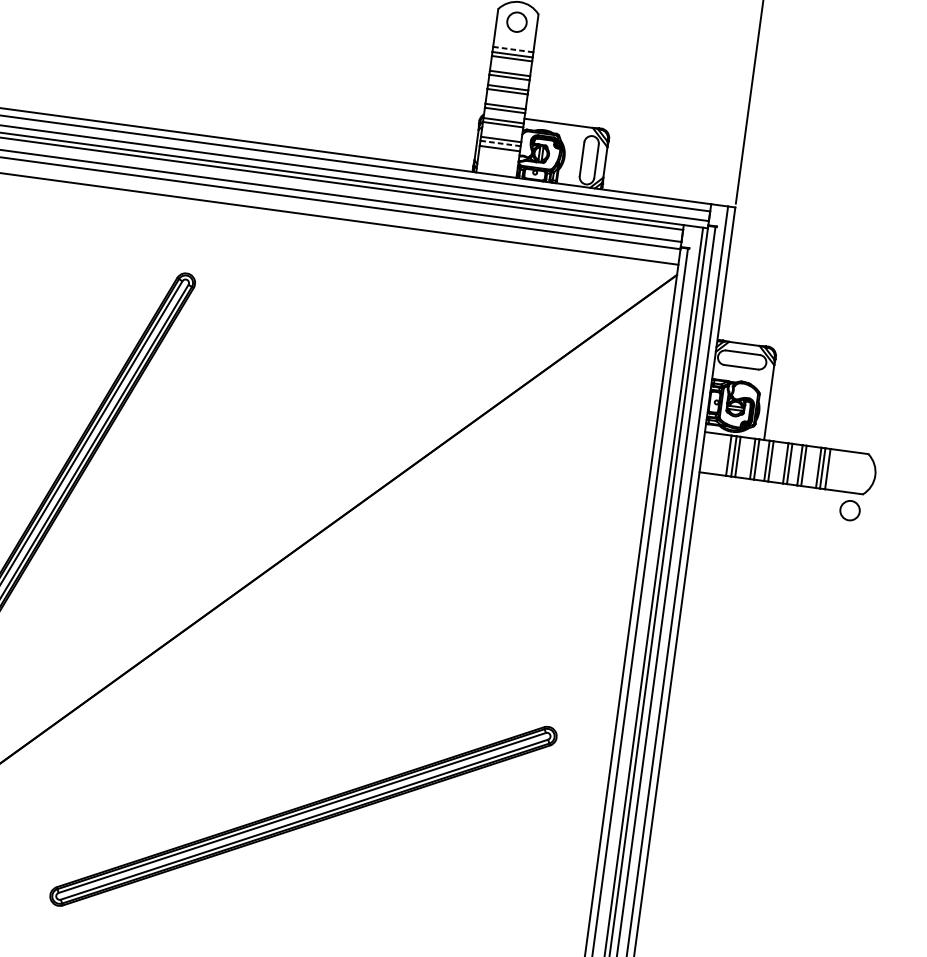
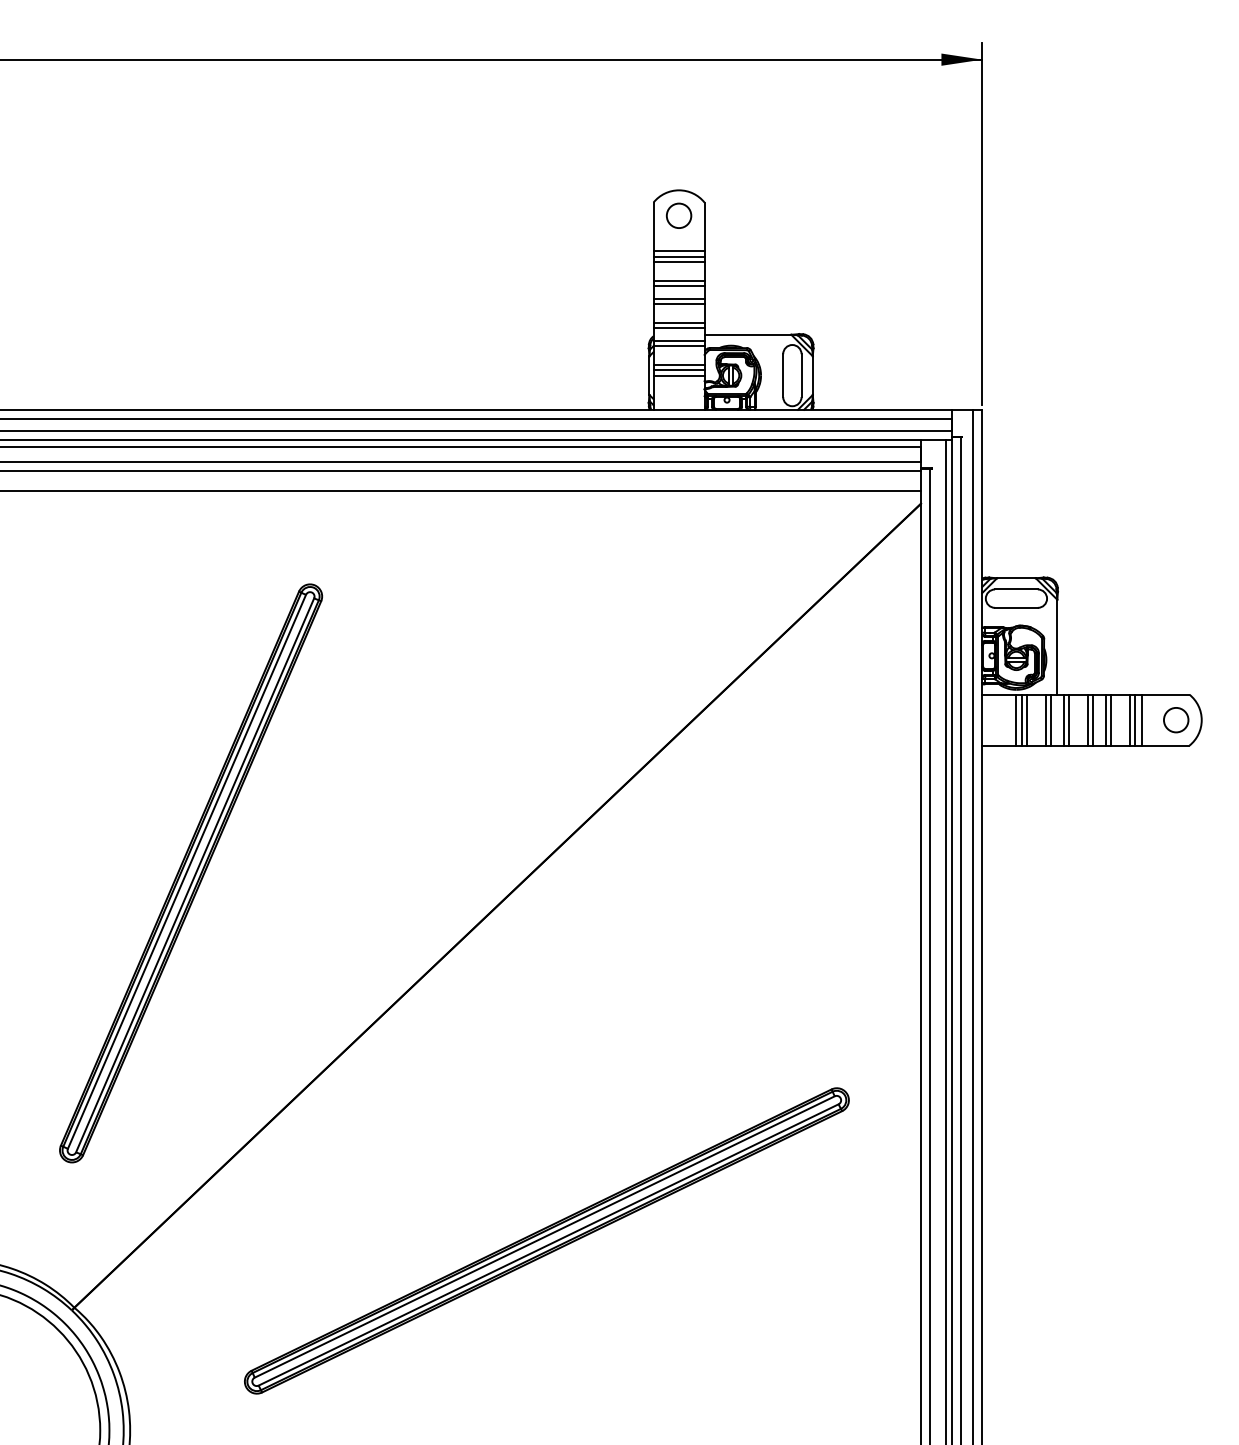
line: (513, 49) -> (679, 250), dashed -> solid
line: (500, 143) -> (679, 369), dashed -> solid
circle: (850, 510) -> (1176, 720), moved

